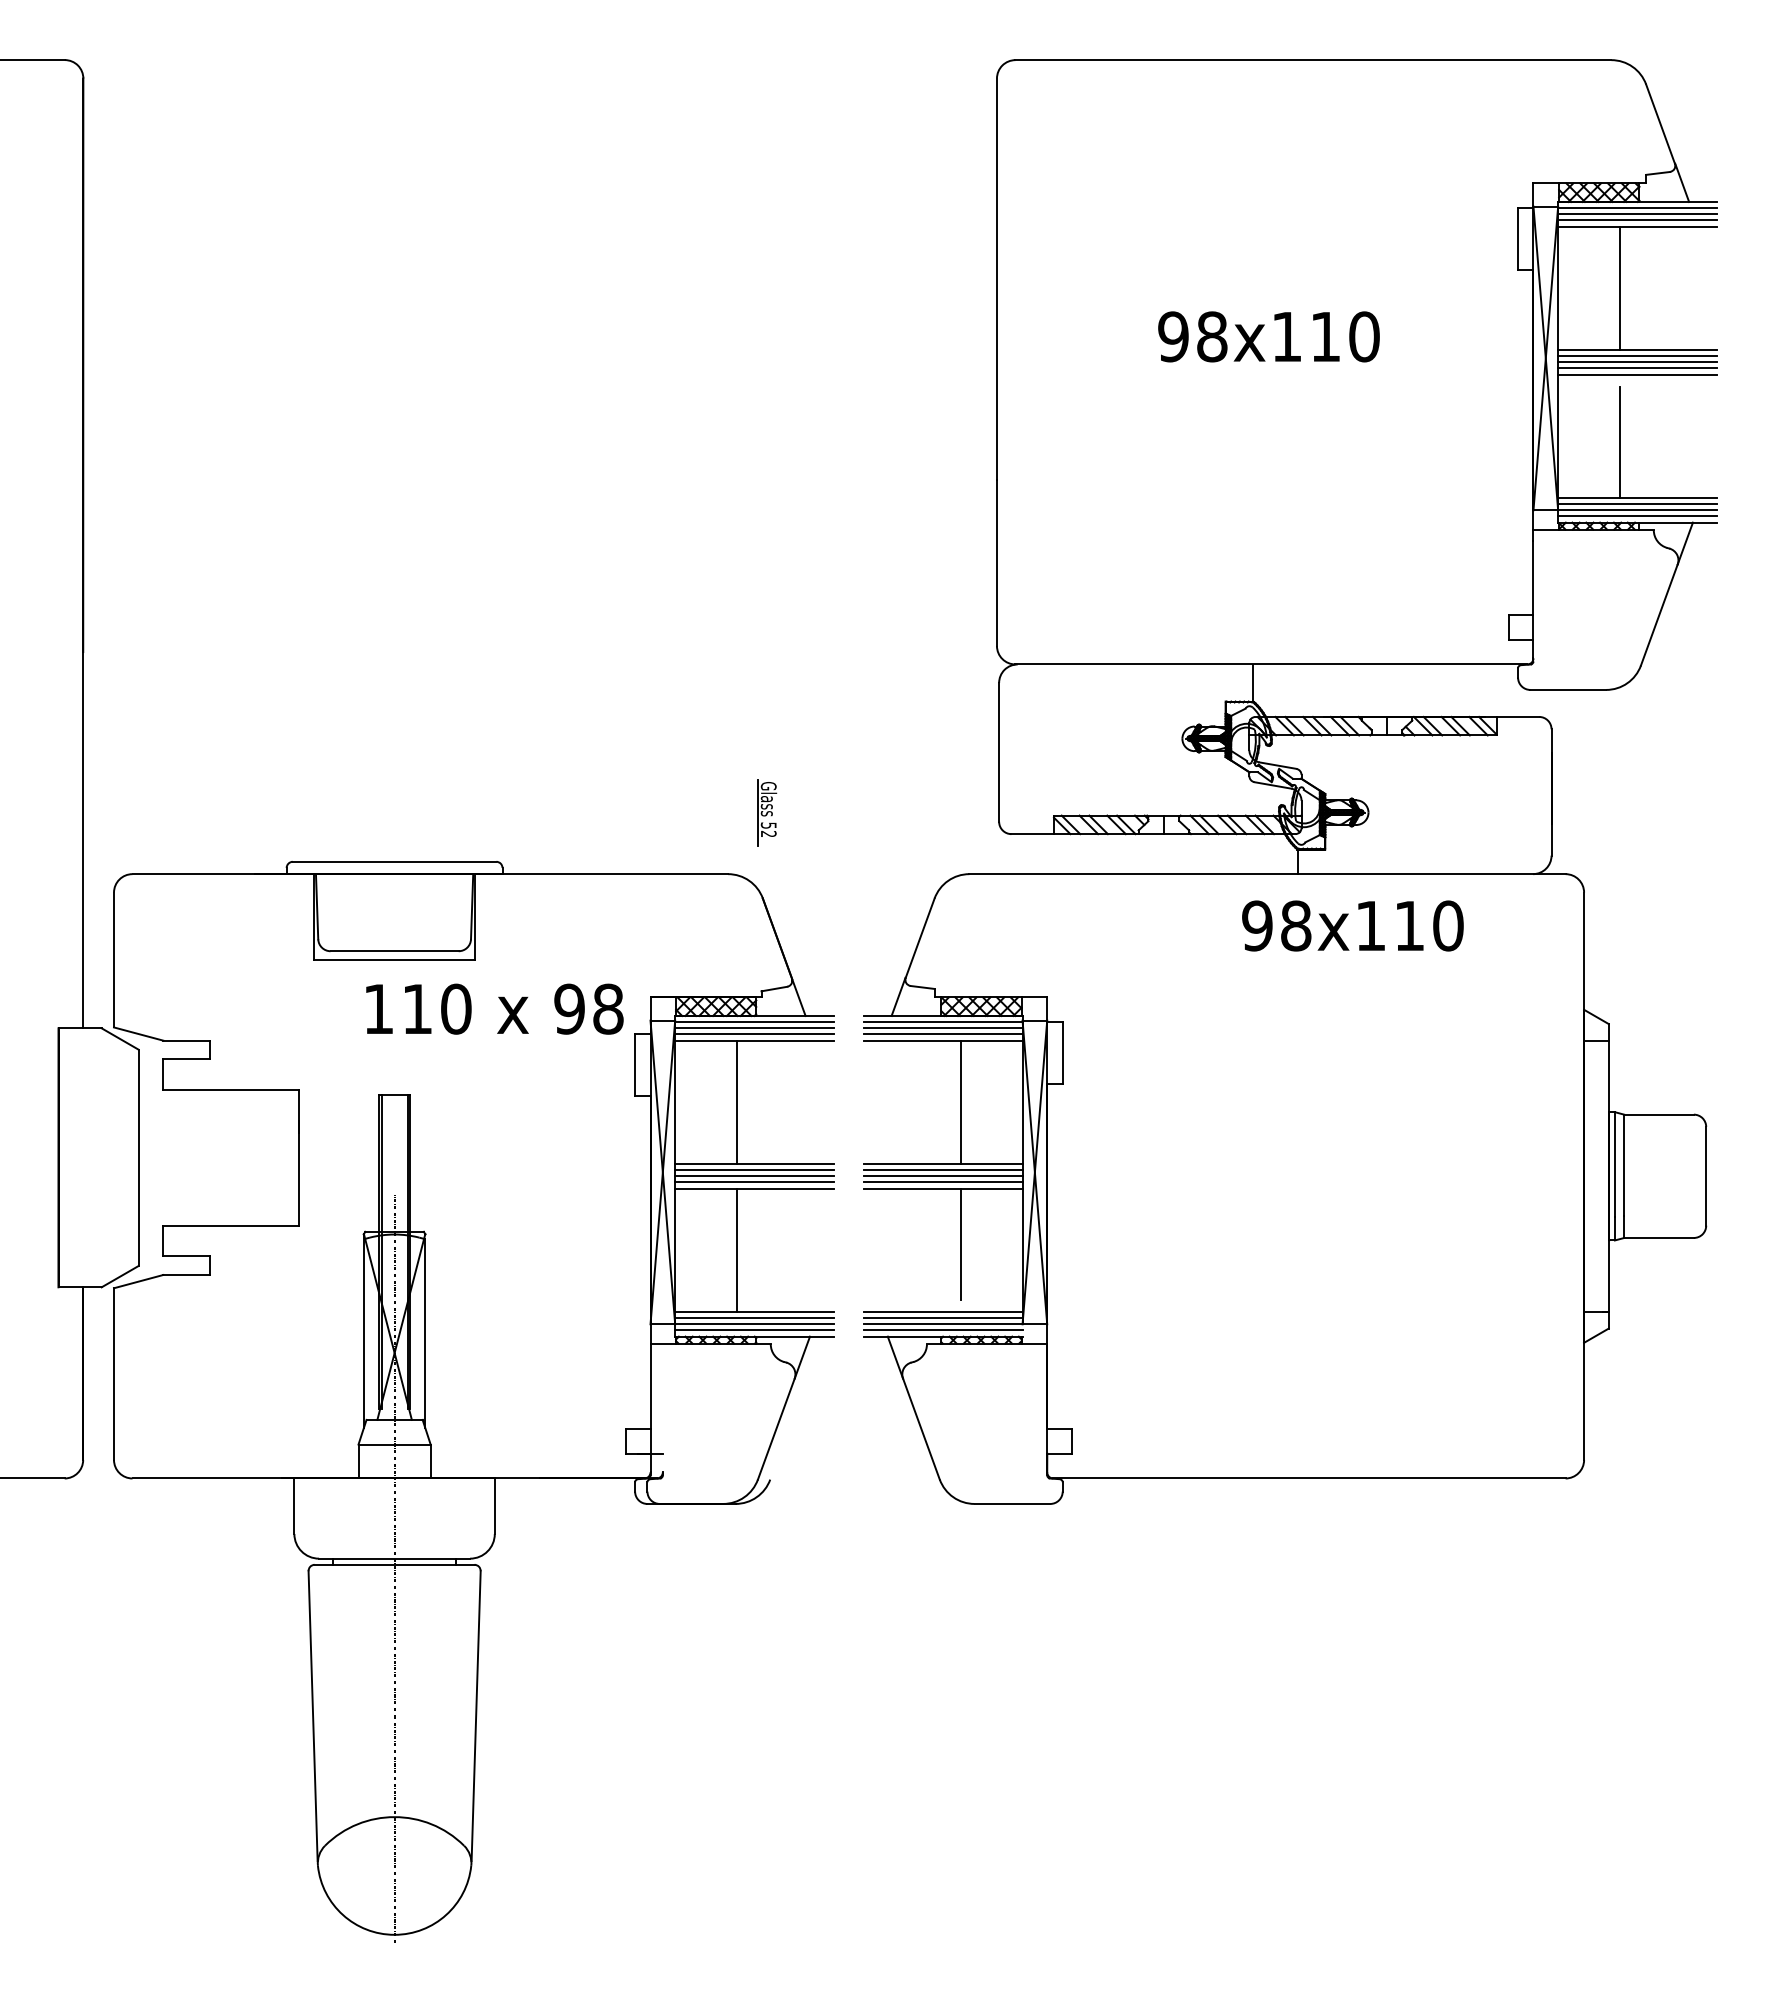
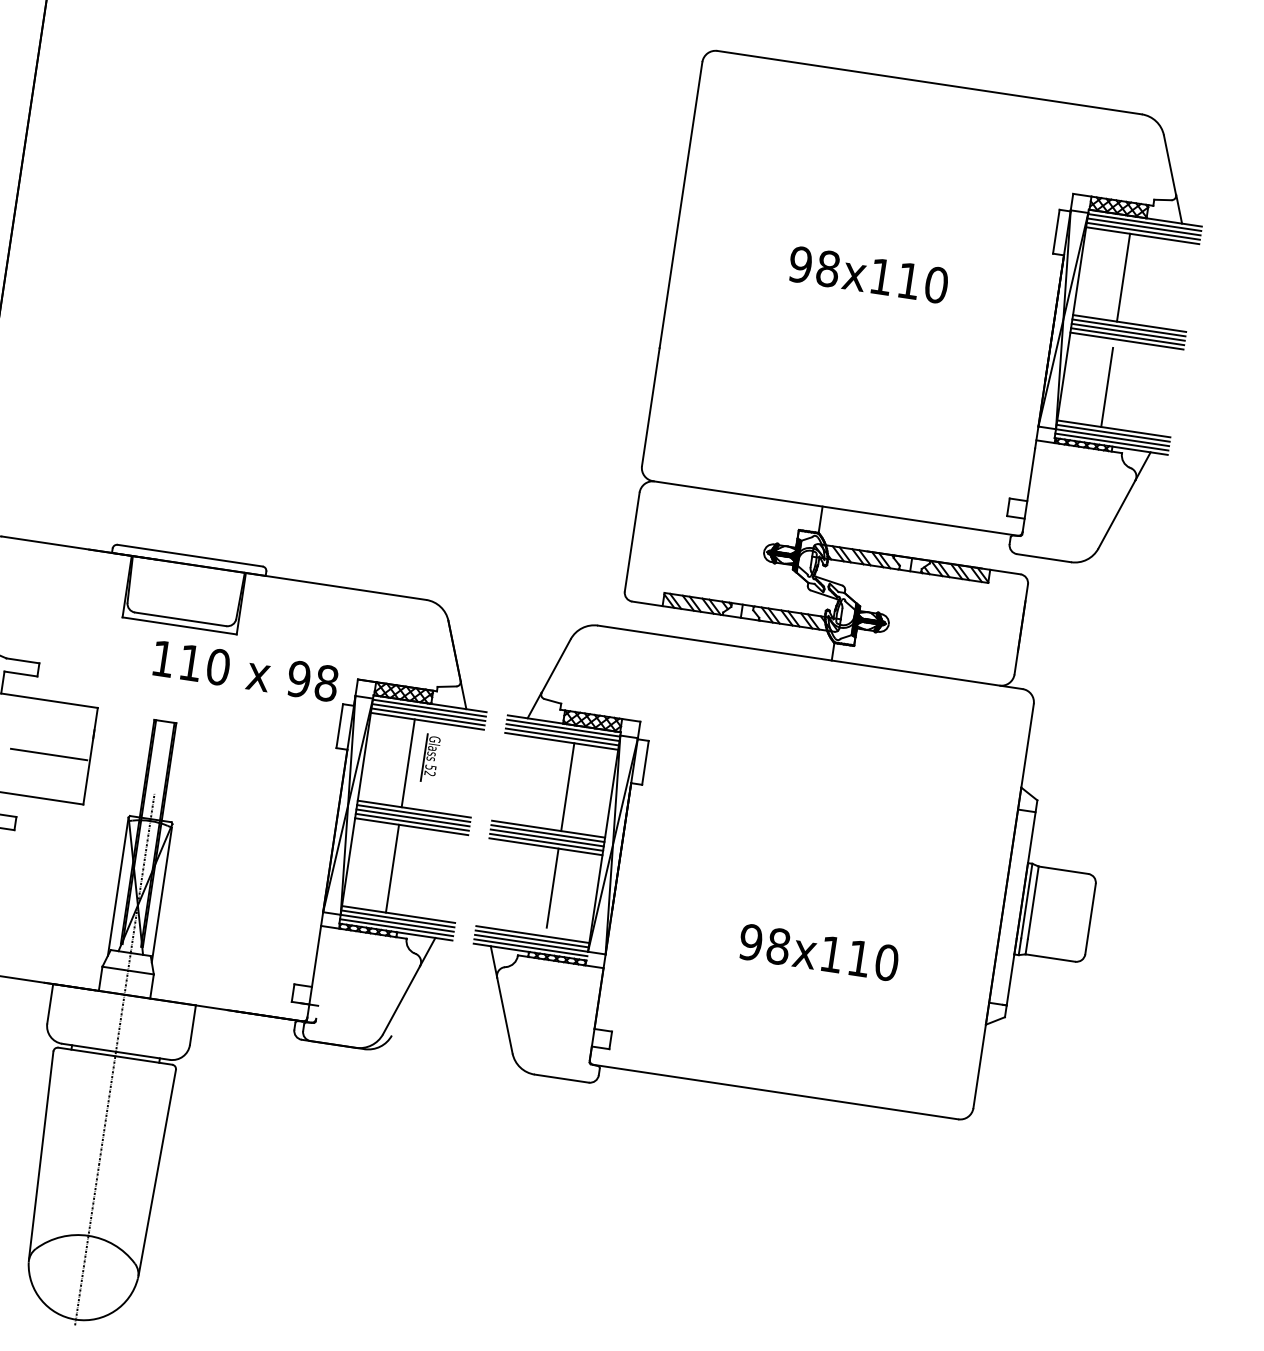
part: (767, 812) -> (431, 758), moved
text: (1352, 925) -> (818, 952), moved
line: (241, 1163) -> (49, 754), added

